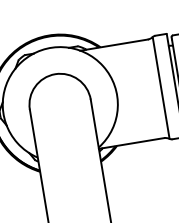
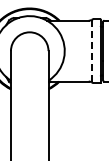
line: (160, 87) -> (91, 50), solid -> dashed

